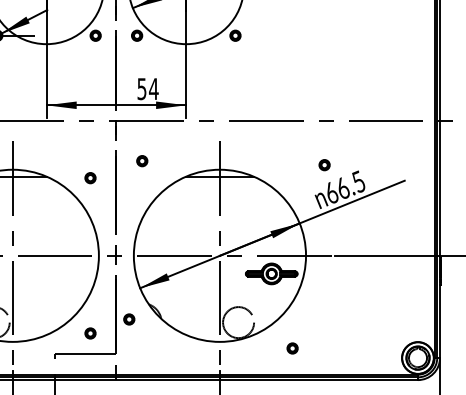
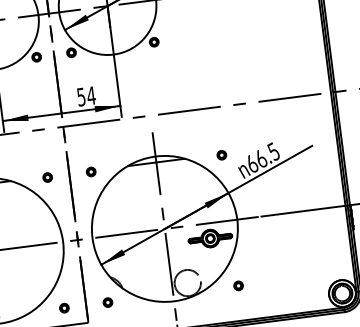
part: (142, 161) -> (91, 172), moved
part: (324, 165) -> (221, 155), moved
part: (129, 319) -> (108, 302), moved
part: (292, 348) -> (238, 285), moved

